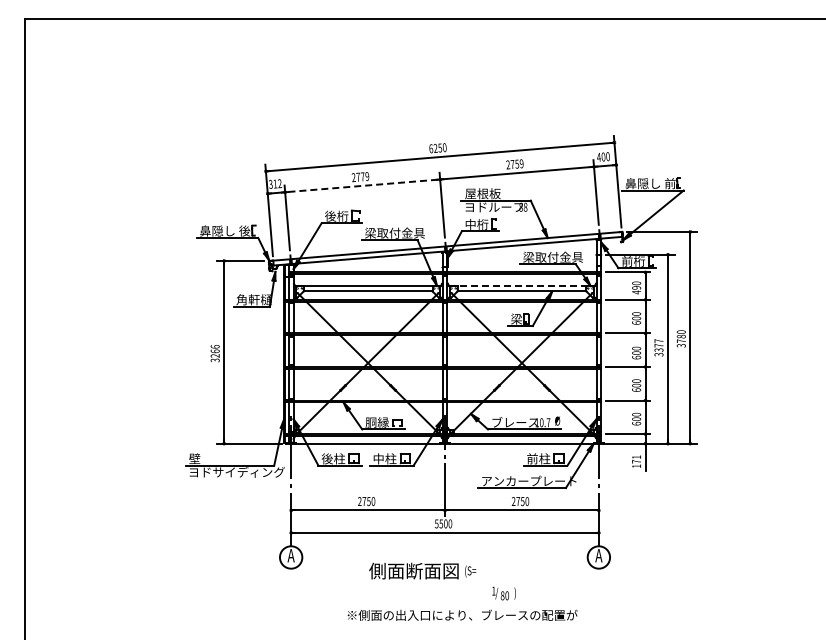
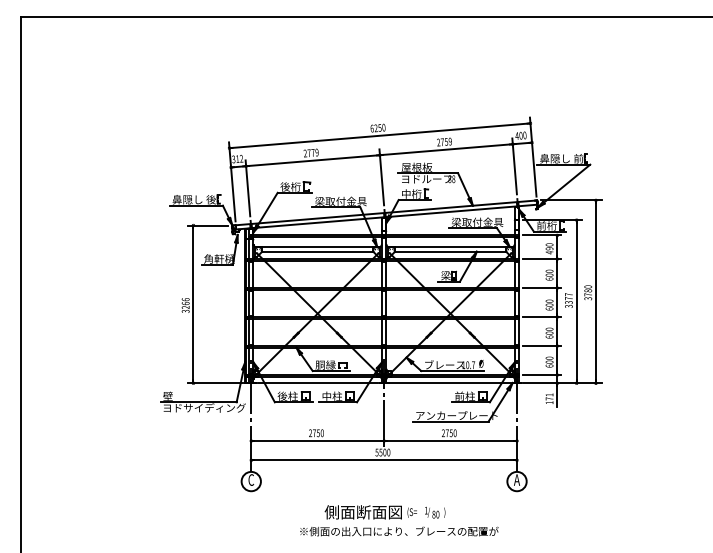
line: (362, 185) -> (312, 160), dashed -> solid
line: (521, 285) -> (450, 246), dashed -> solid
text: (290, 555) -> (250, 479), A -> C
text: (422, 570) -> (370, 511), moved

